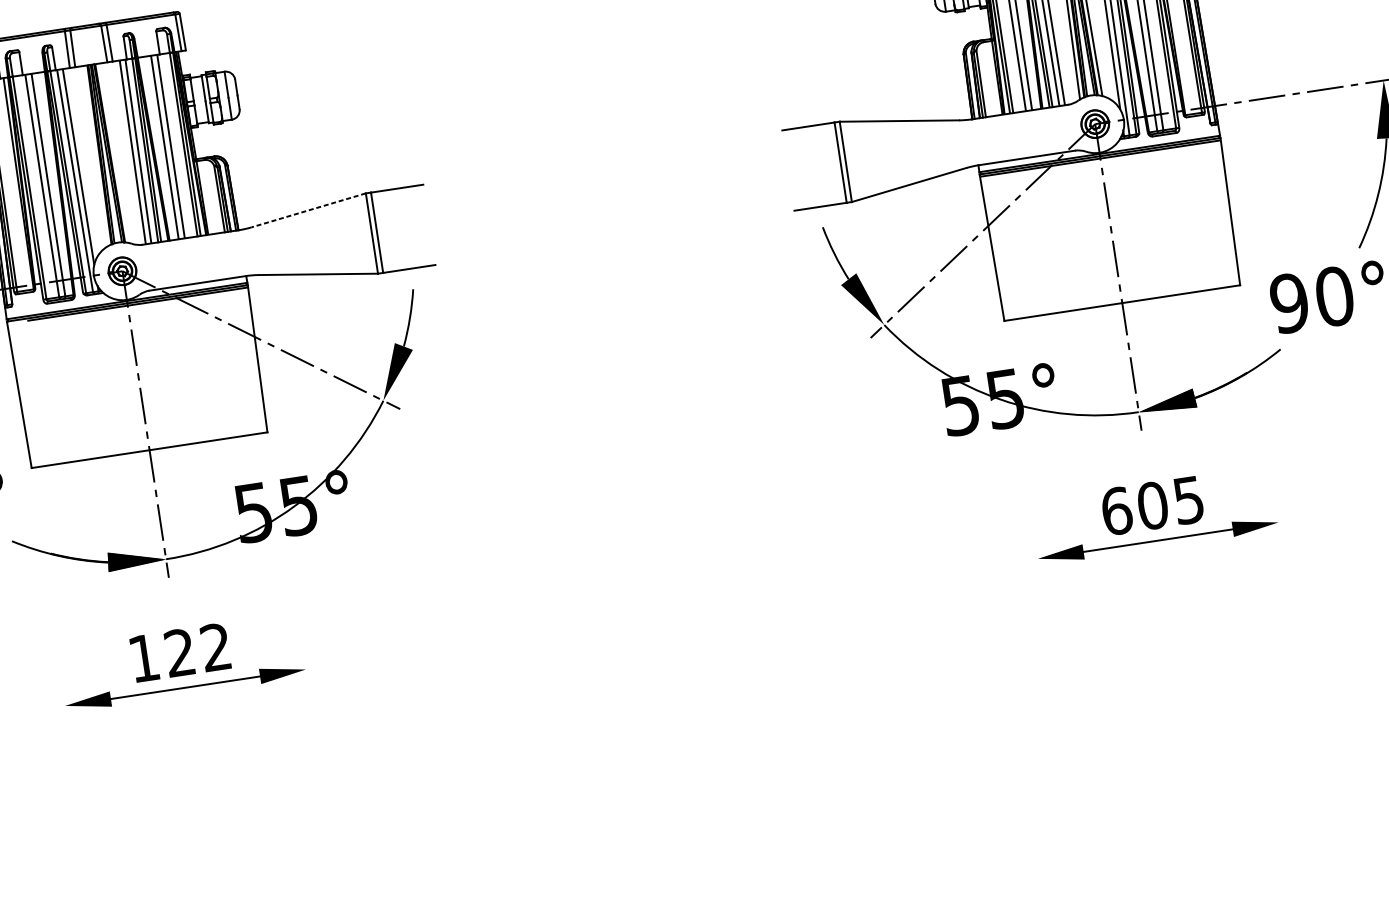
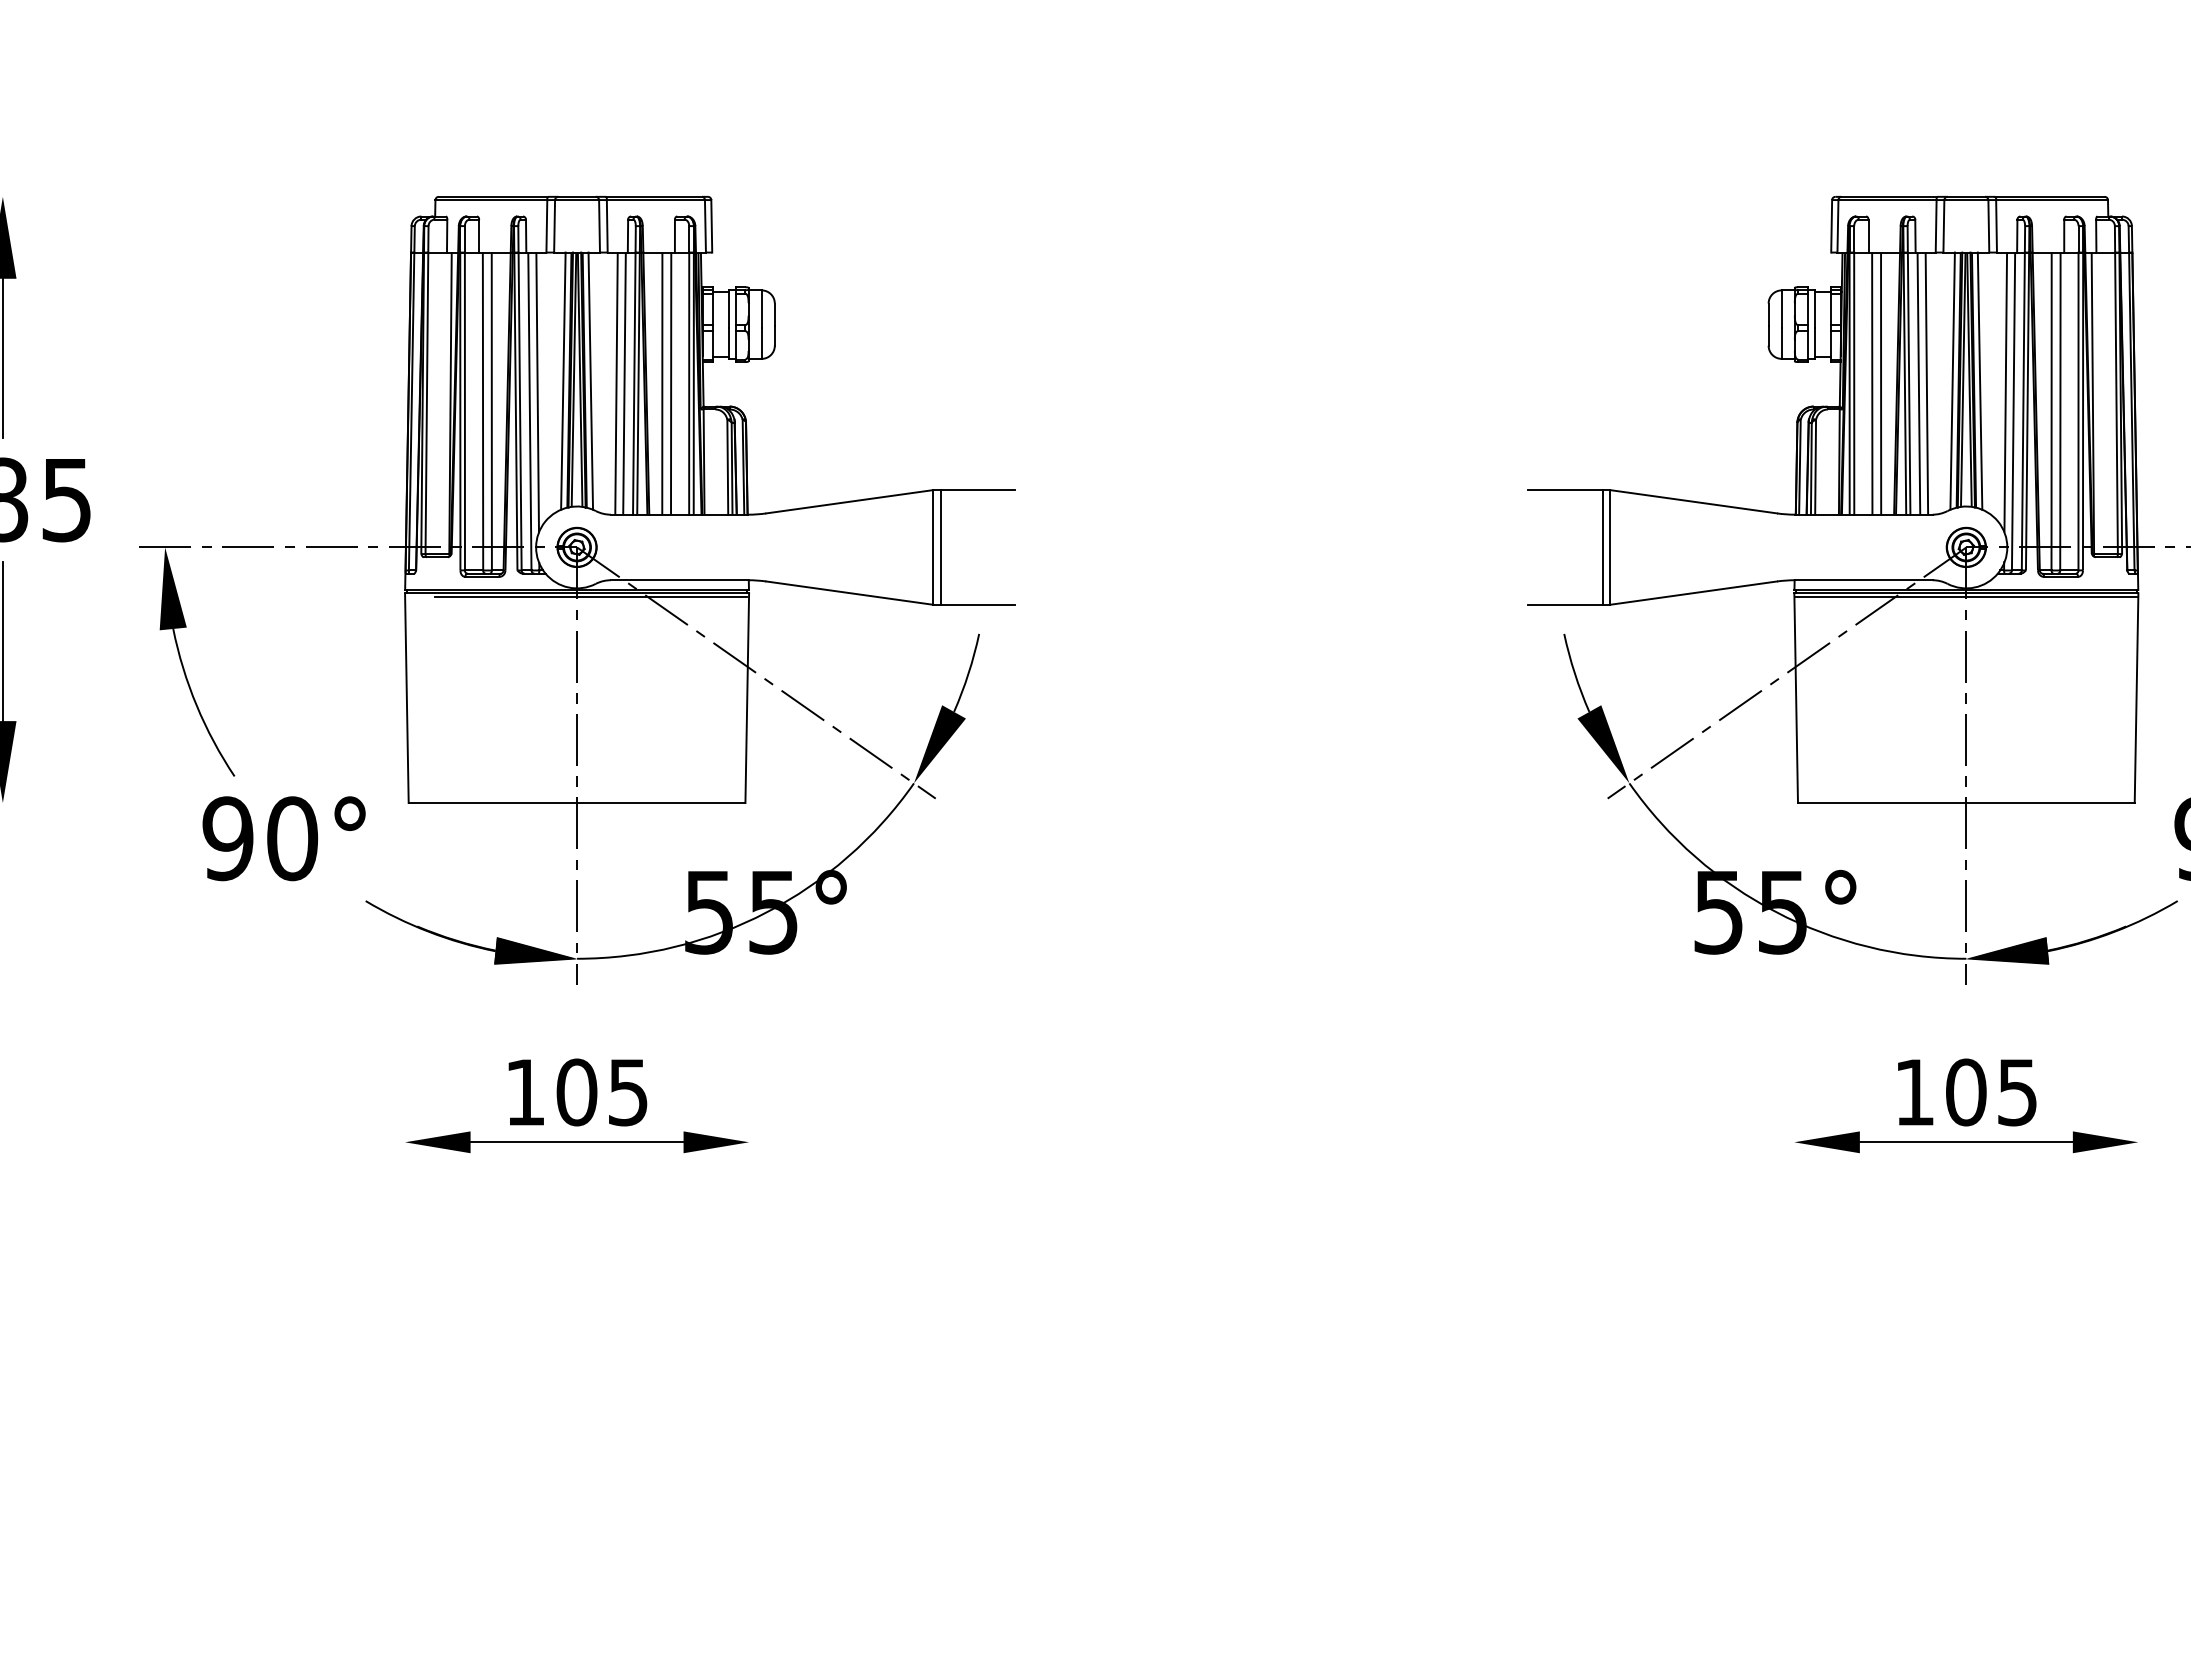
line: (114, 152) -> (590, 380), added
line: (95, 155) -> (563, 380), added
line: (308, 210) -> (849, 501), dashed -> solid
text: (1116, 511) -> (1914, 1092), 605 -> 105
text: (197, 650) -> (601, 1092), 122 -> 105

